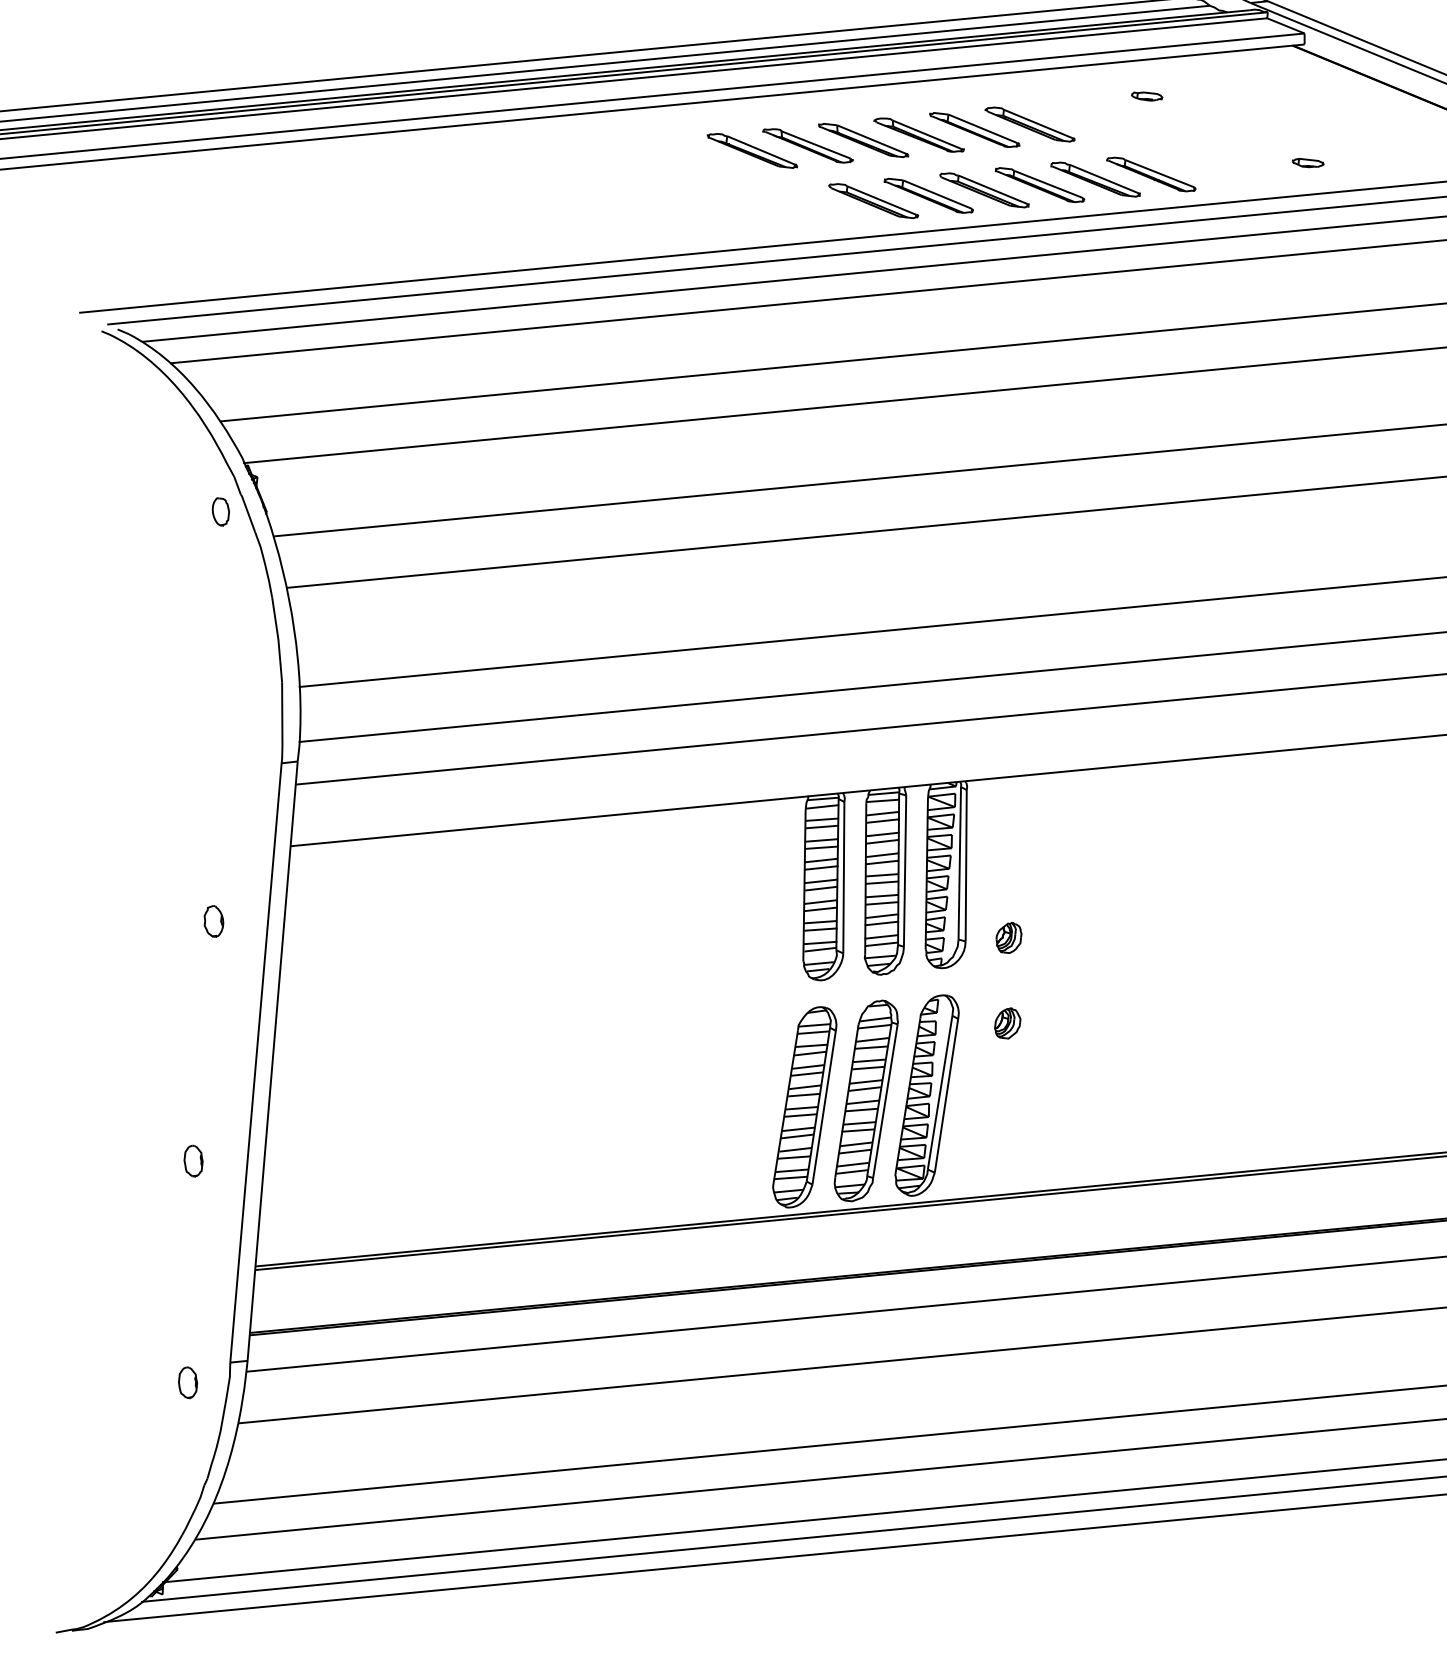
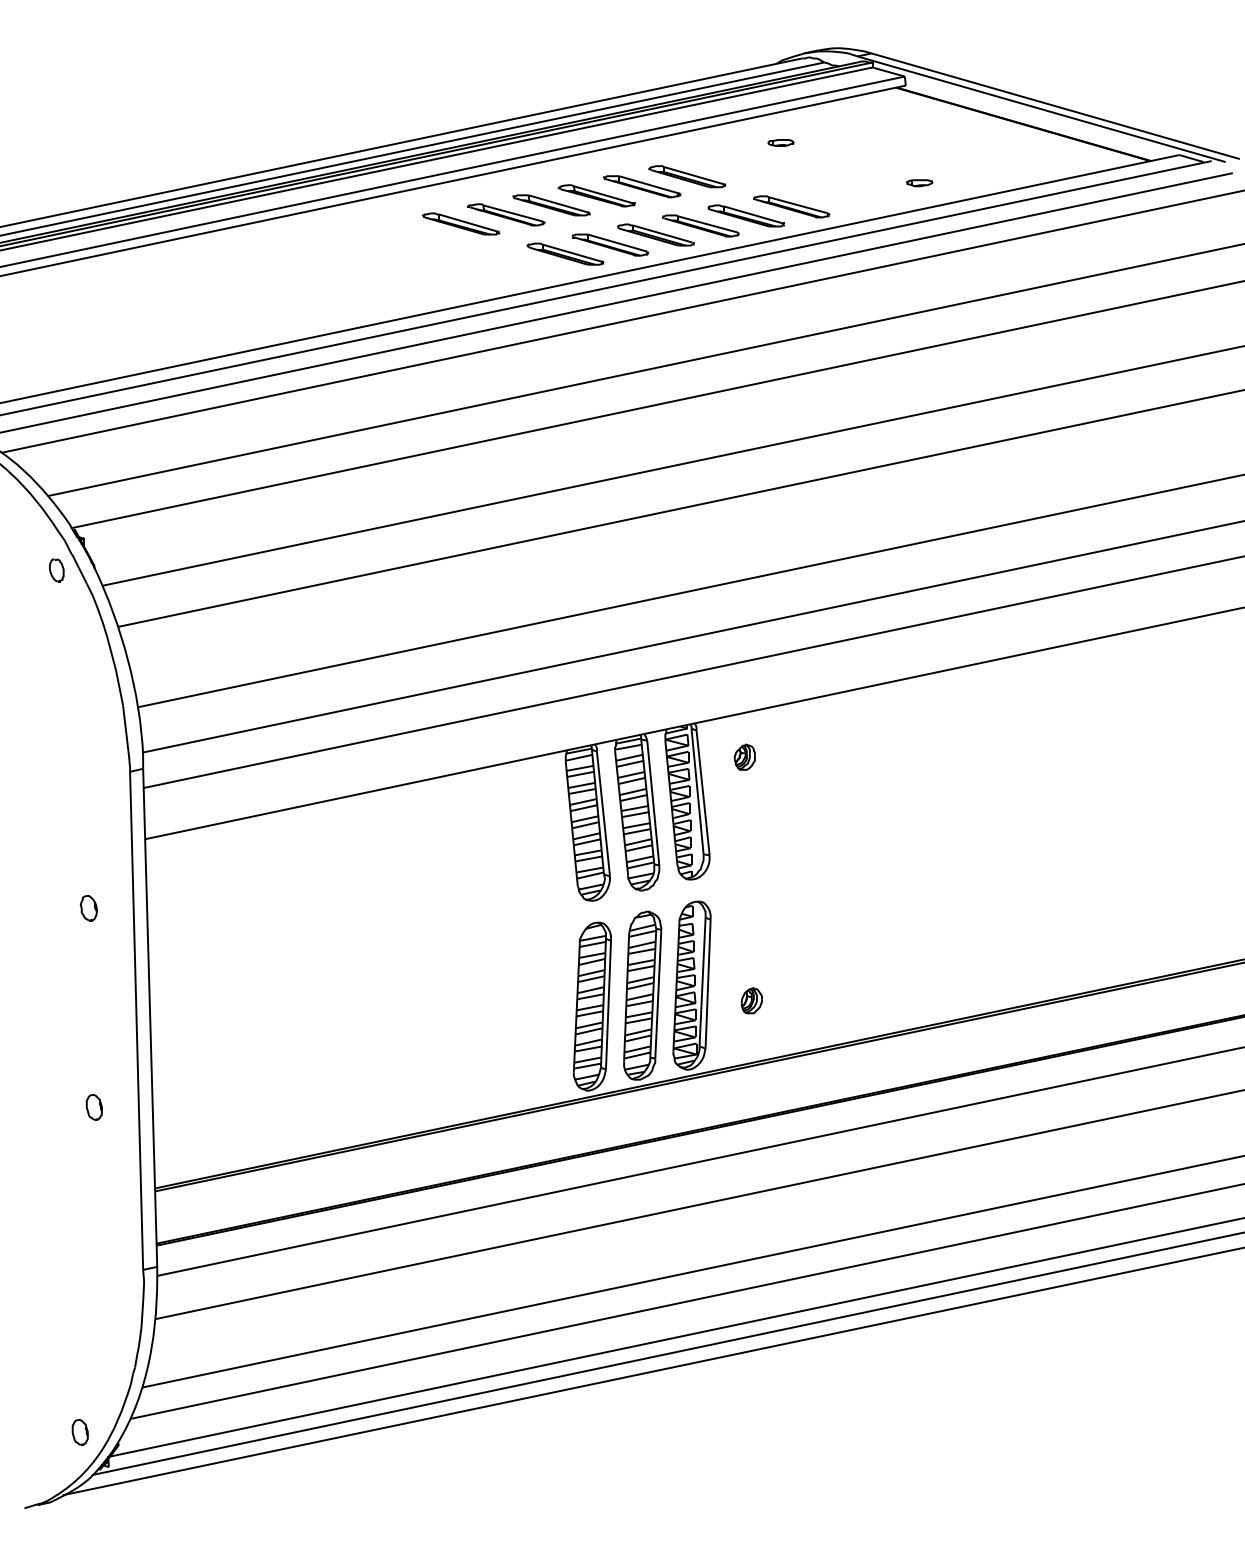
part: (1008, 936) -> (744, 756), moved
part: (1007, 1022) -> (751, 1000), moved
part: (187, 1382) -> (79, 1432), moved

